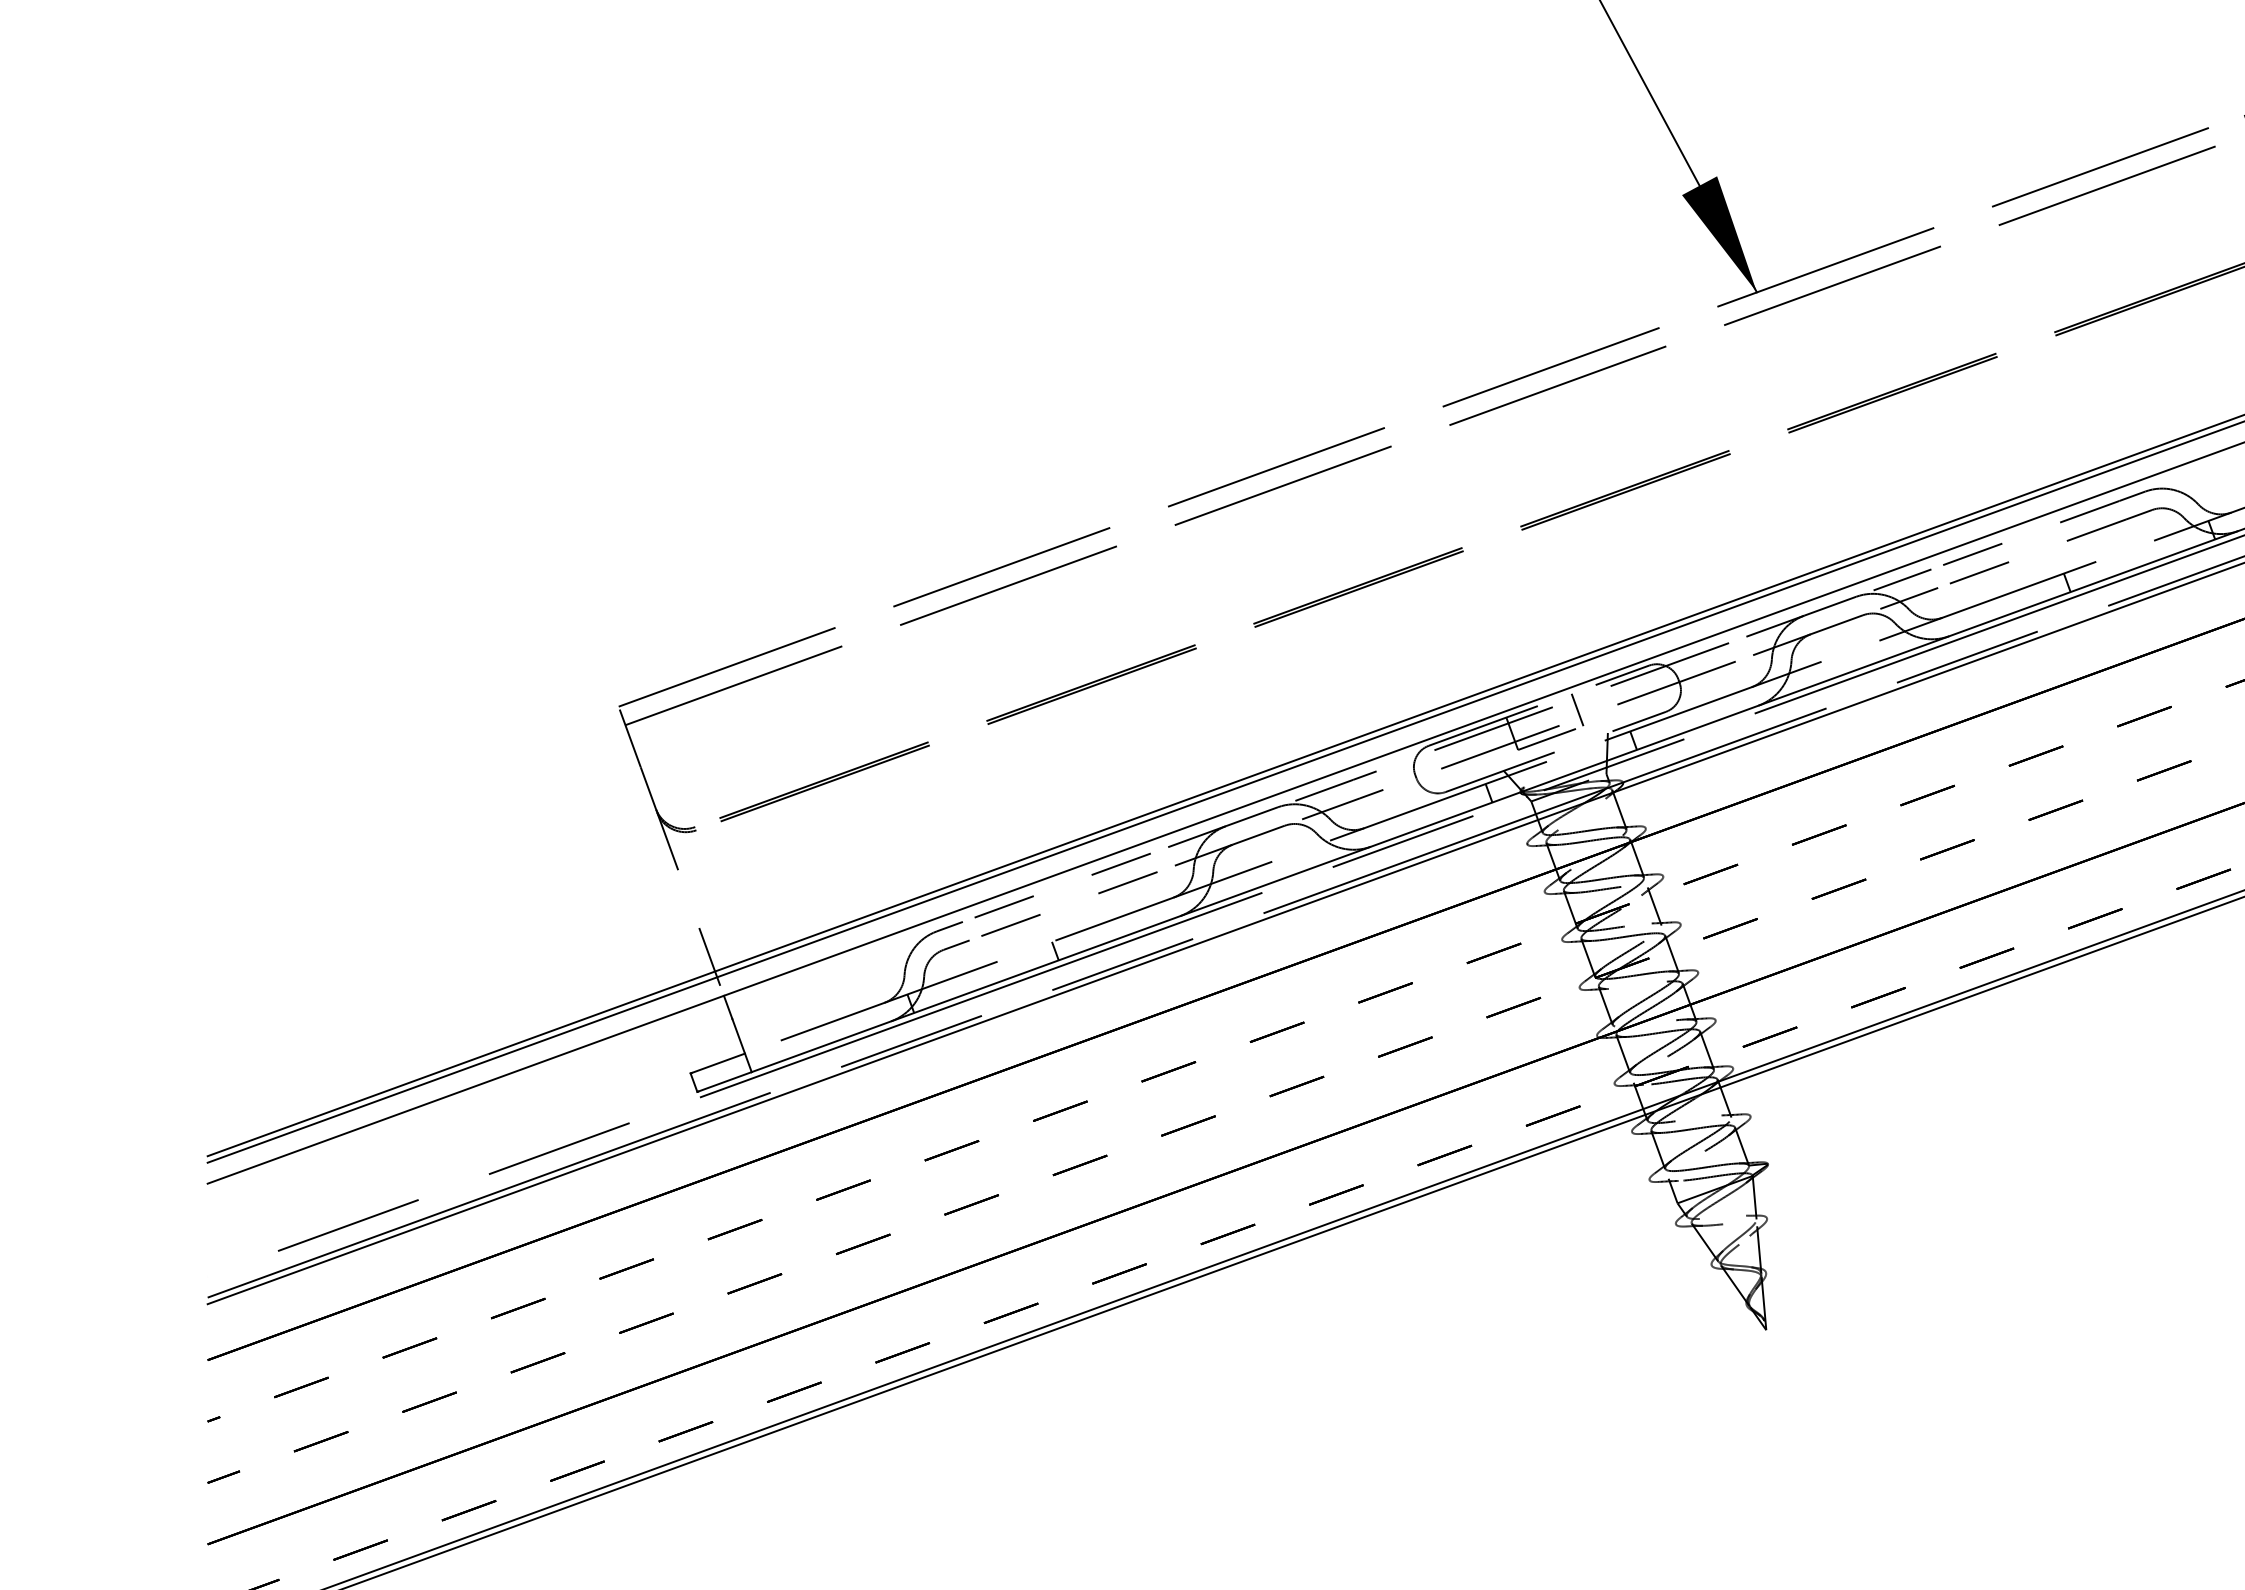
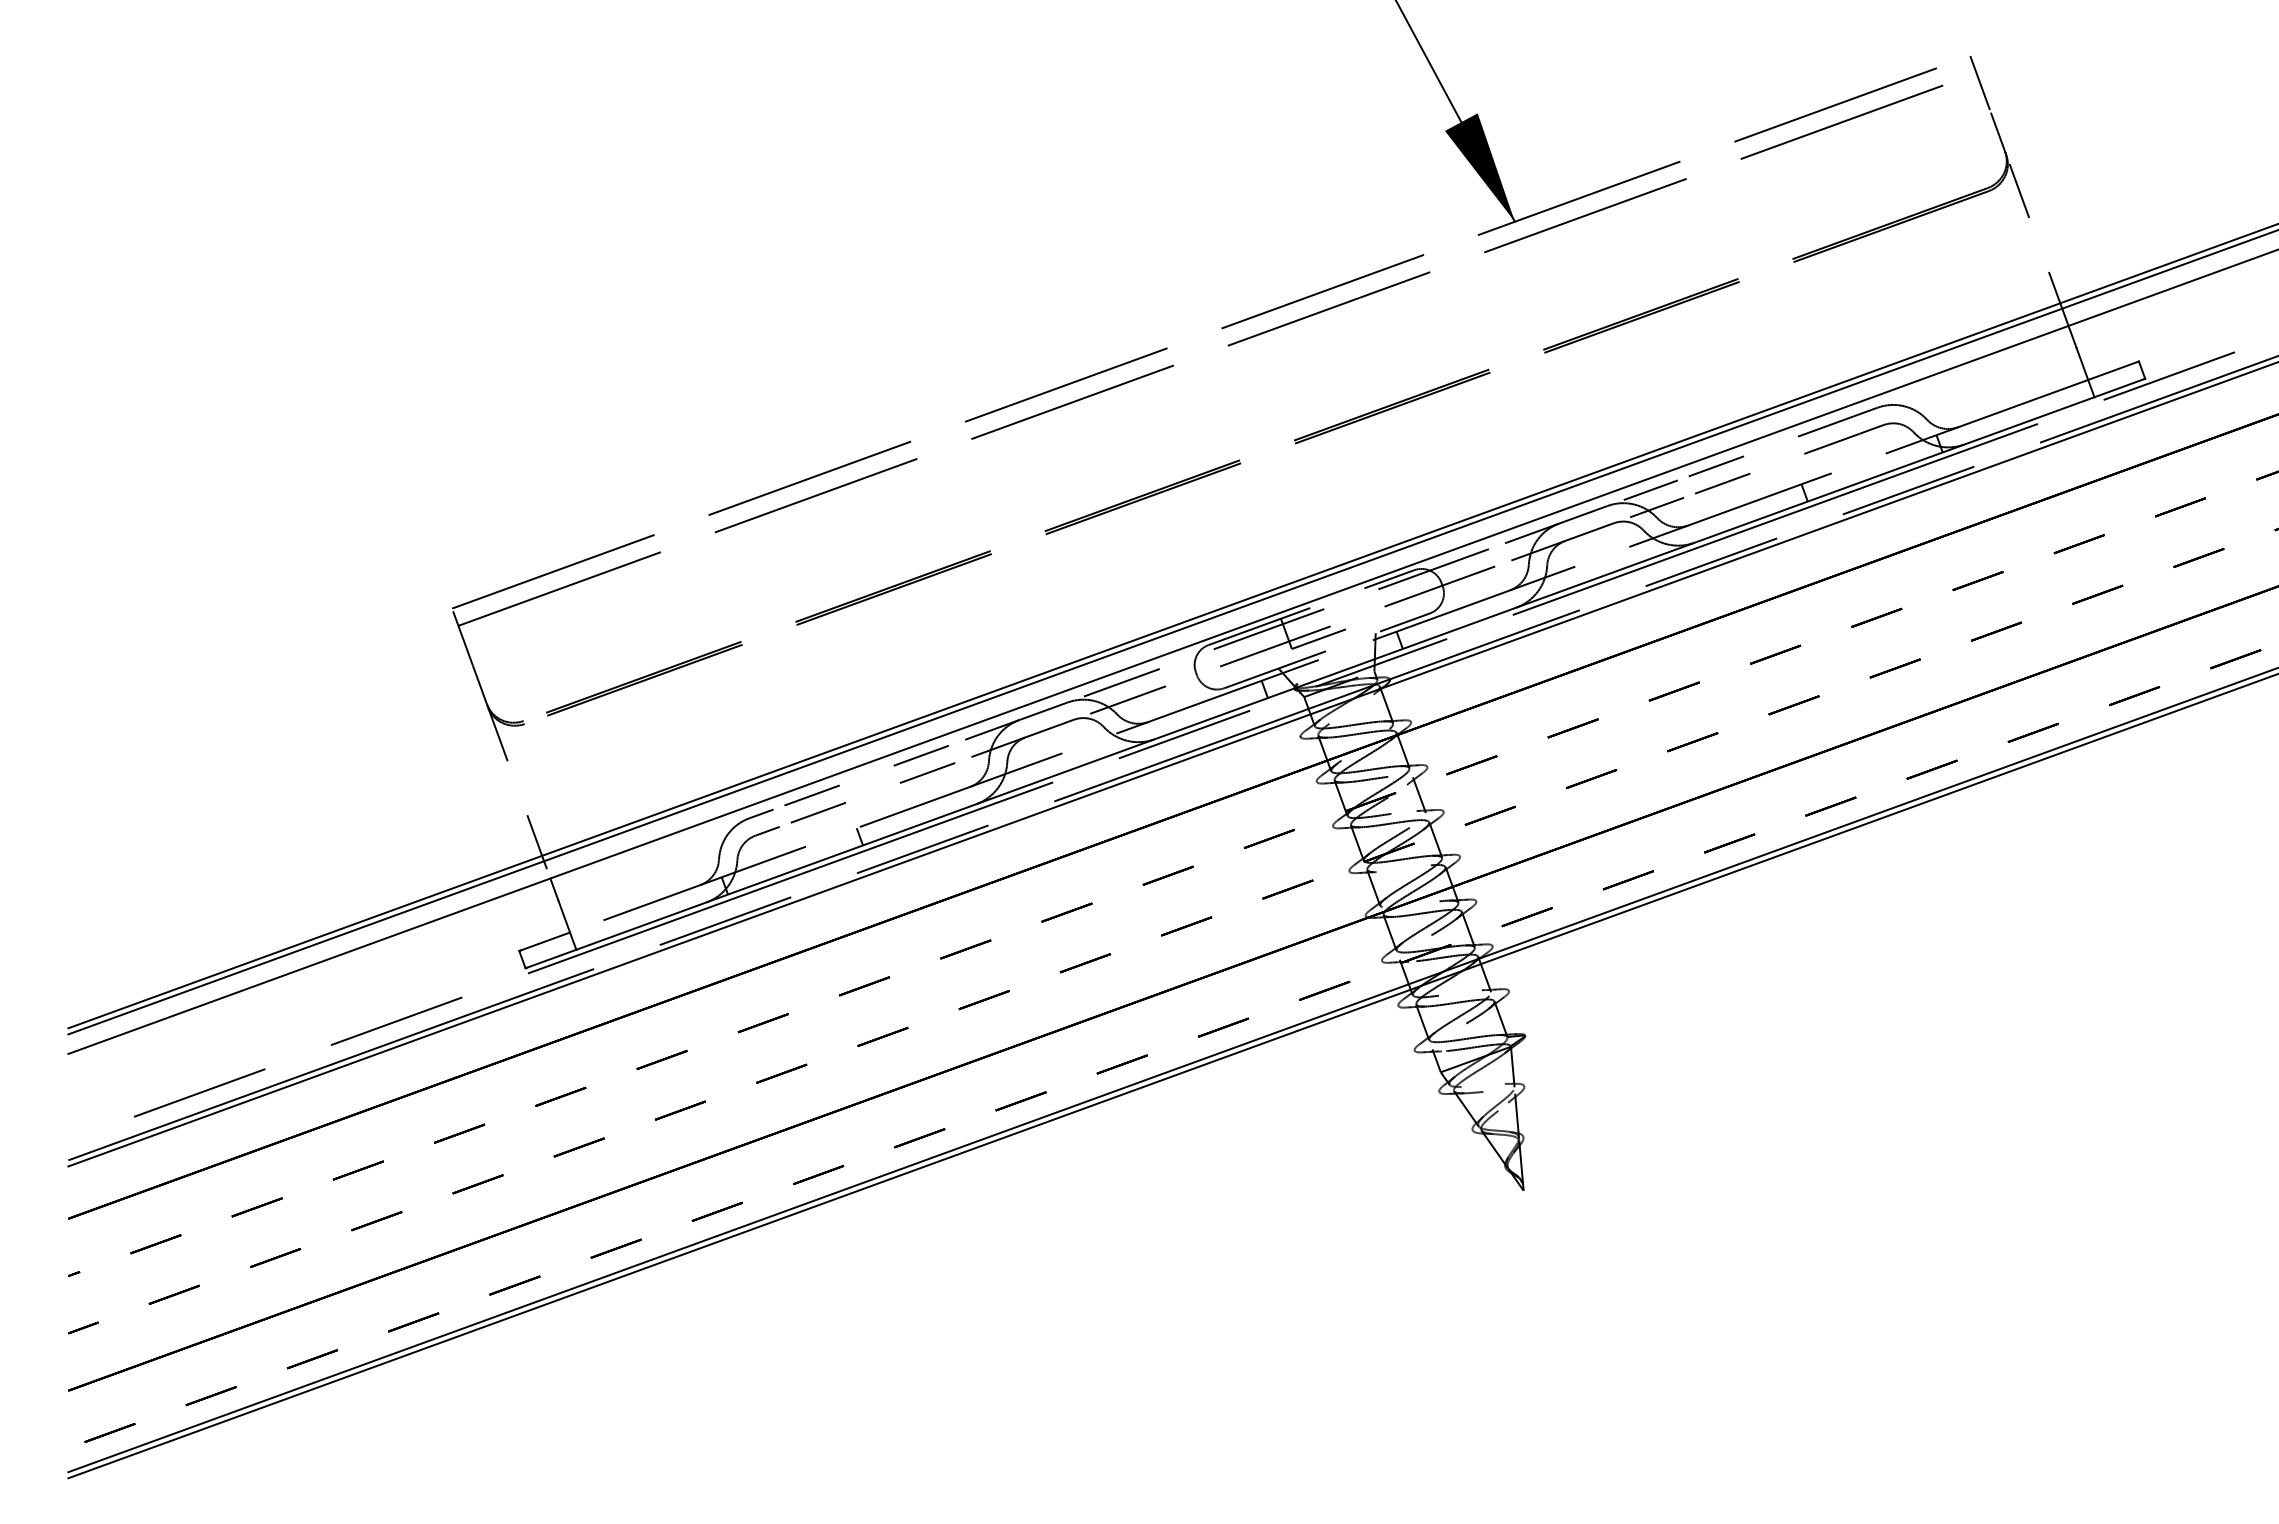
line: (1576, 709) -> (1346, 611), removed

